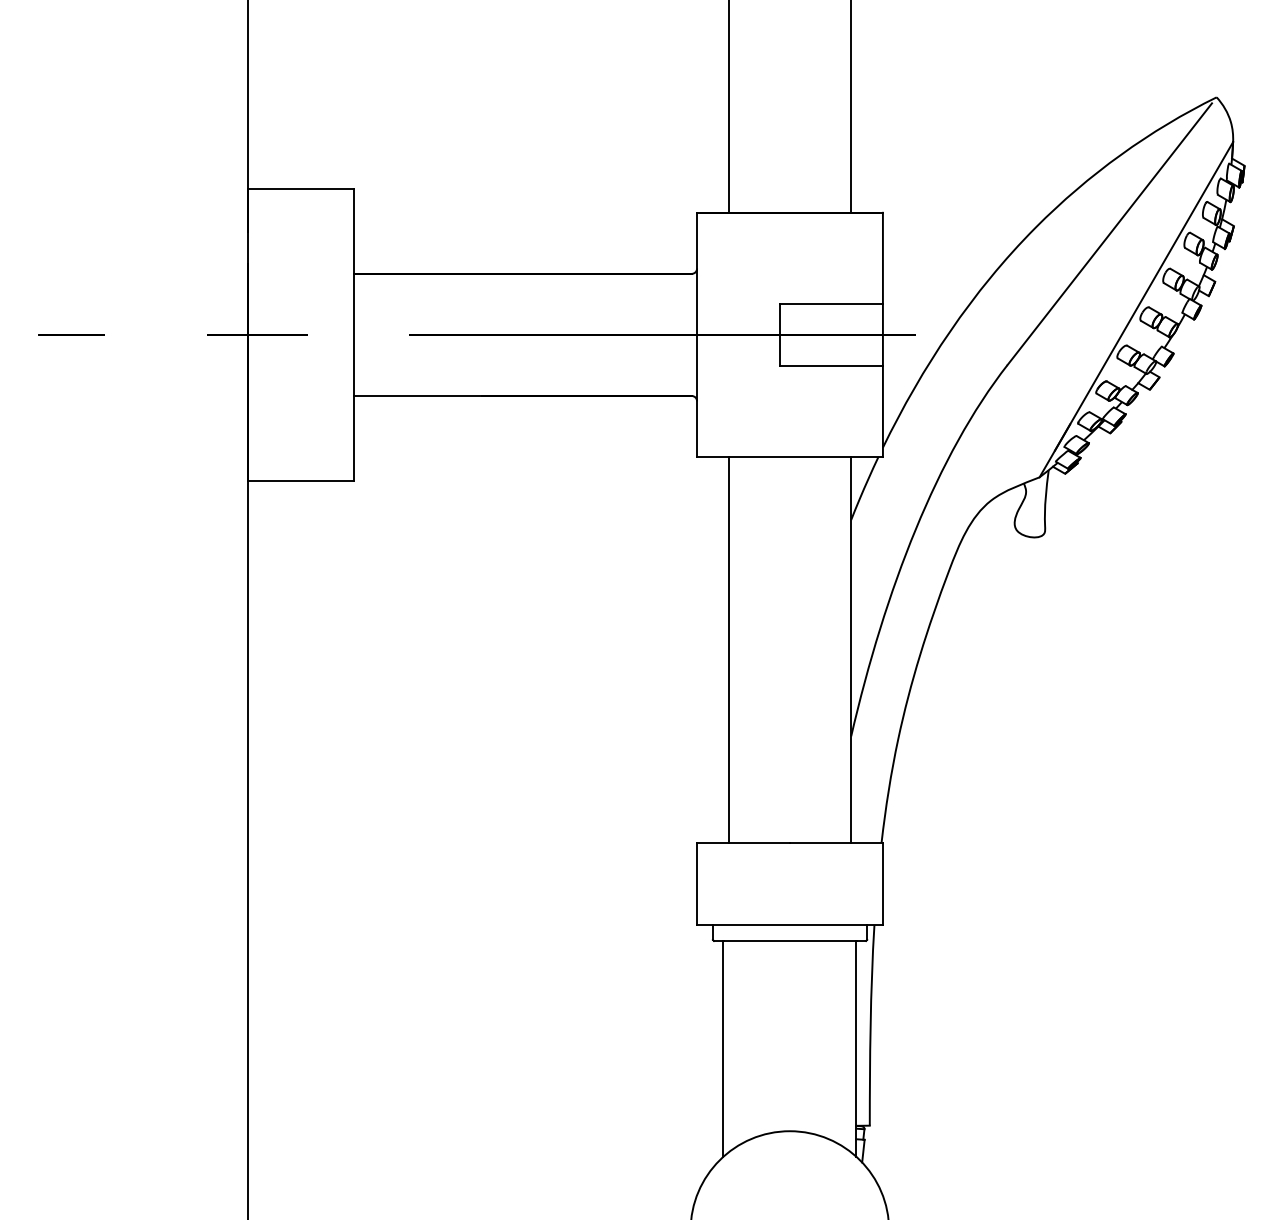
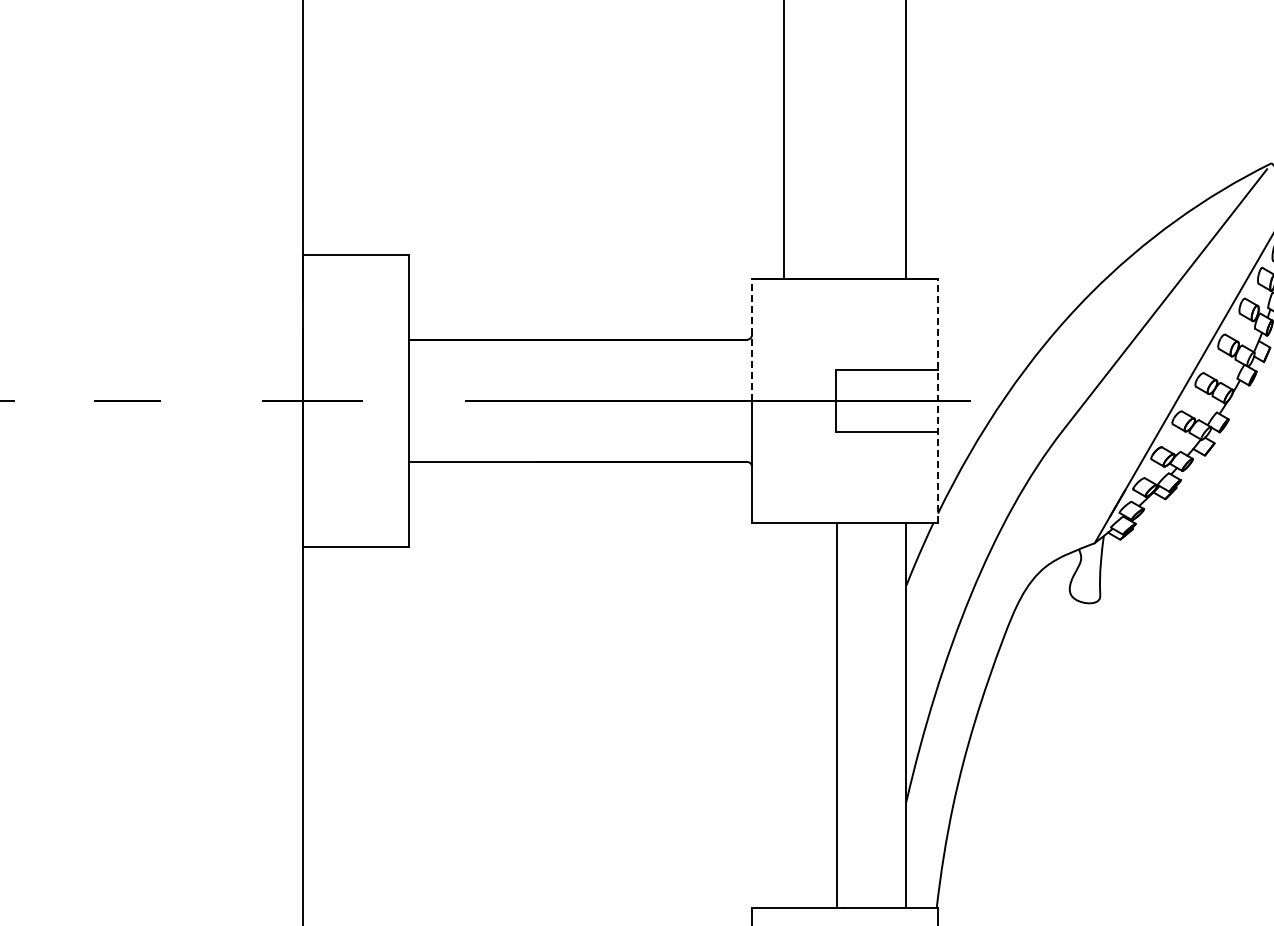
line: (697, 273) -> (752, 339), solid -> dashed
line: (882, 334) -> (937, 400), solid -> dashed
line: (728, 649) -> (836, 715), moved

